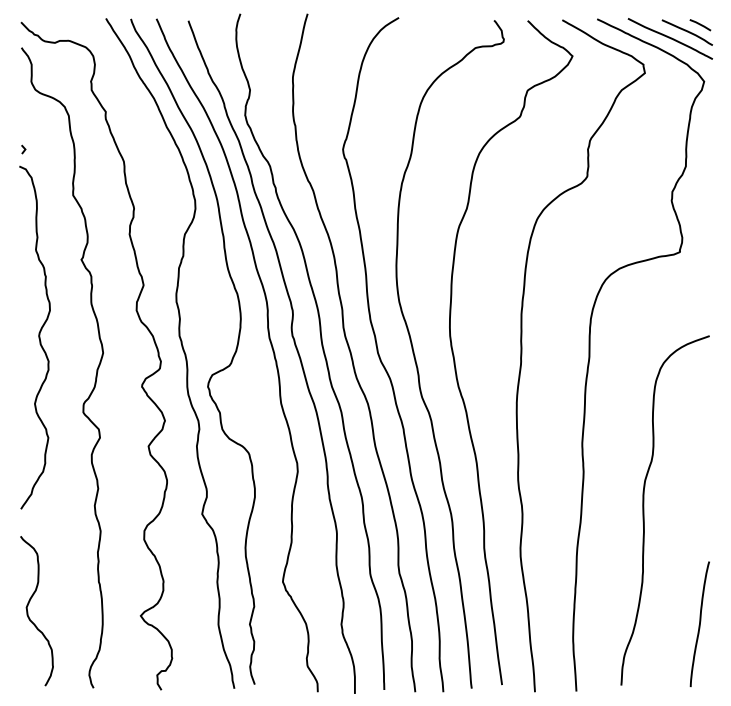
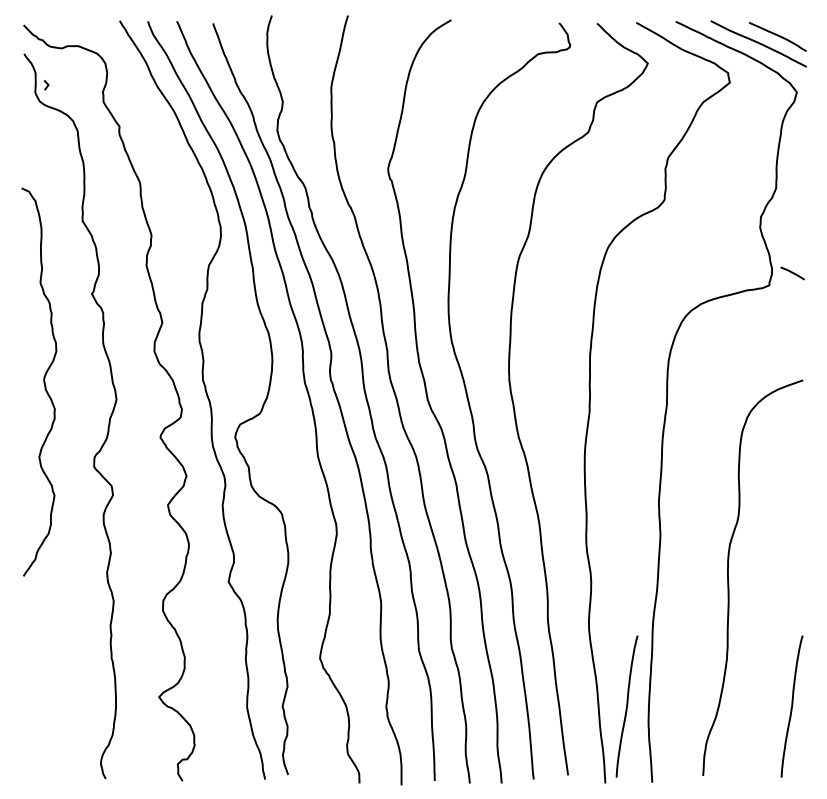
line: (700, 25) -> (792, 273), moved
line: (23, 148) -> (46, 84), moved
curve: (28, 610) -> (31, 691), removed
curve: (553, 624) -> (626, 706), added

